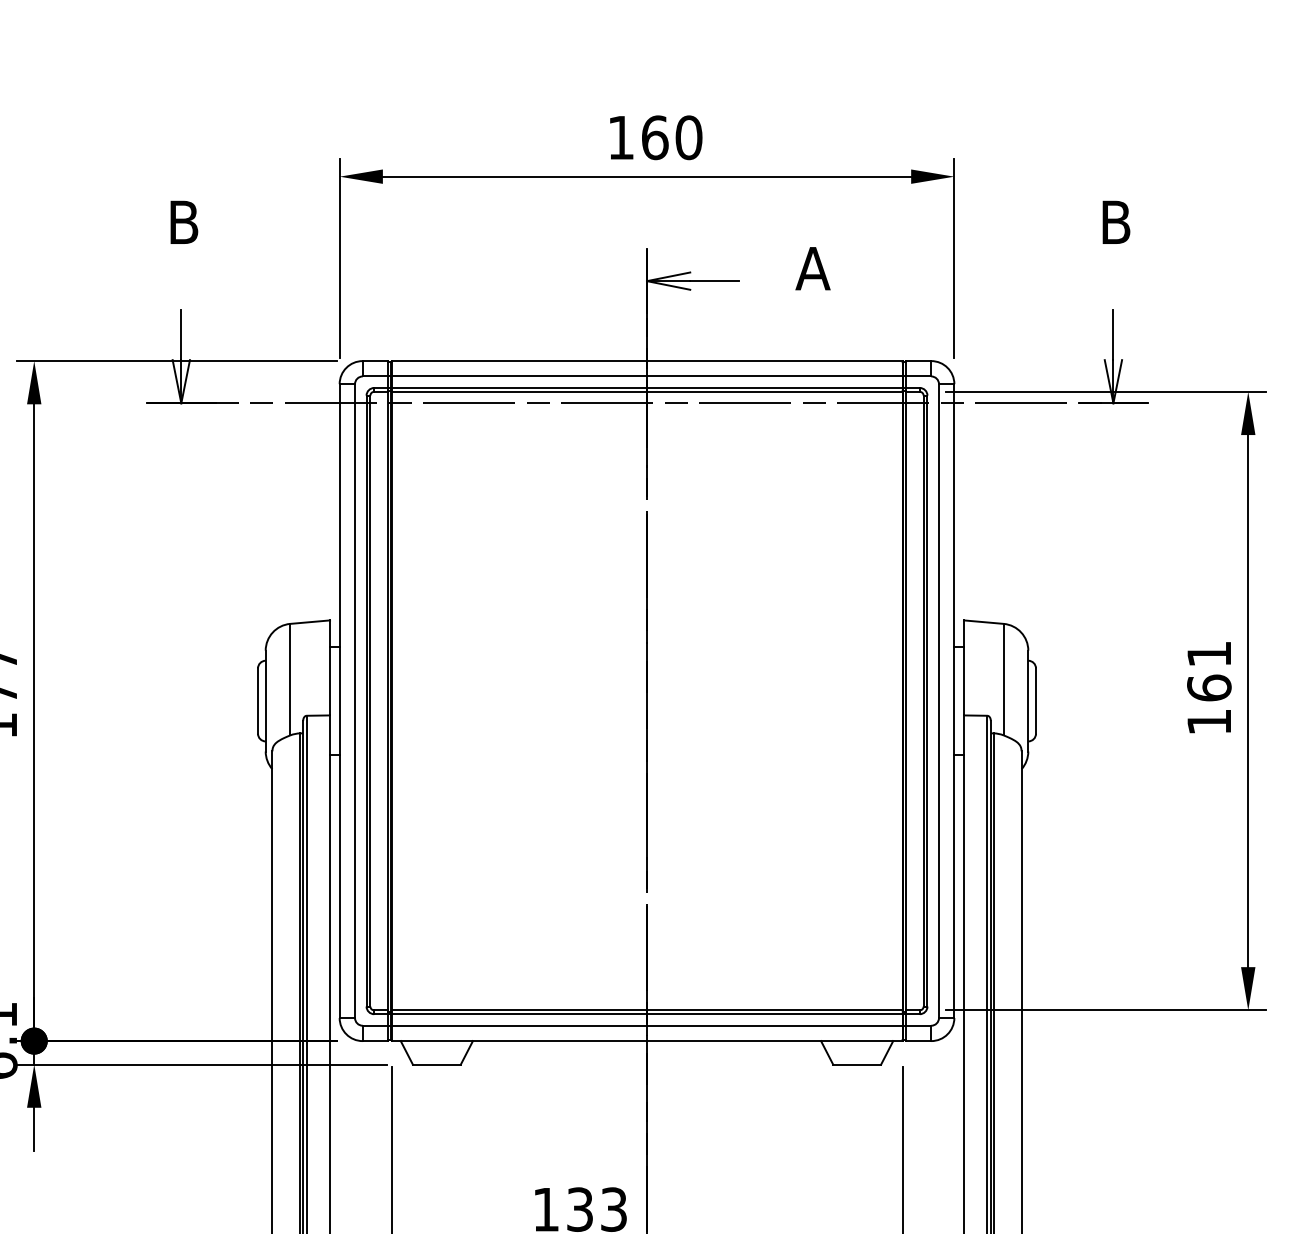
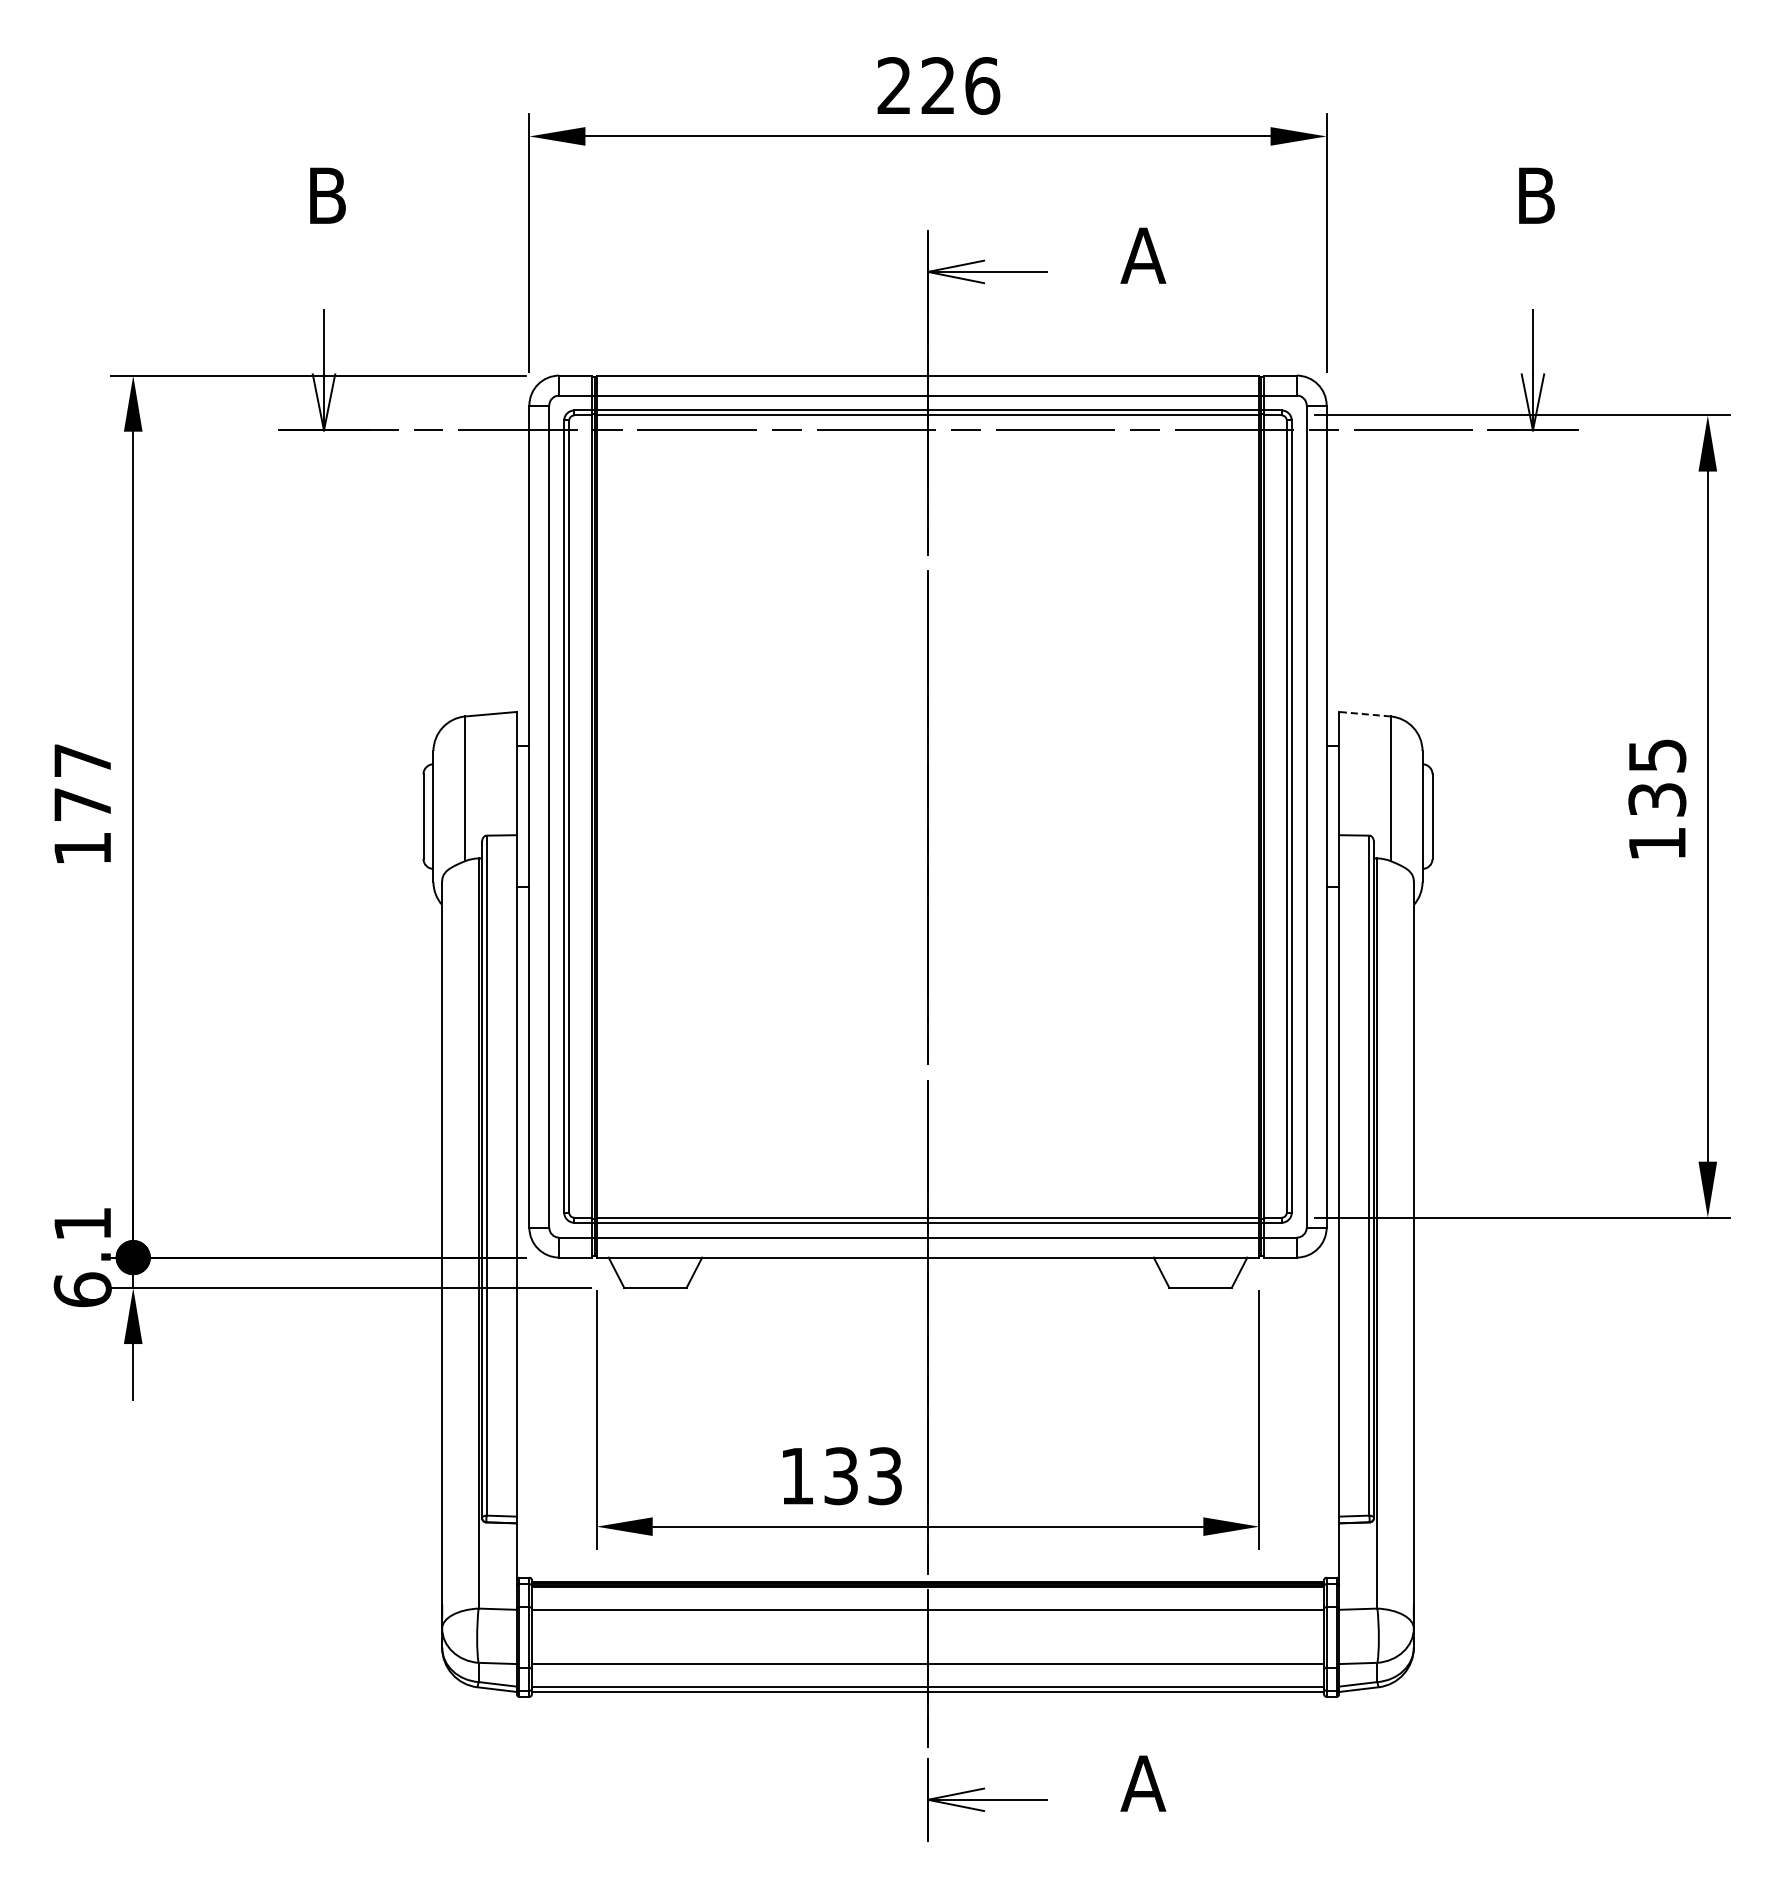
text: (655, 137) -> (938, 85), 160 -> 226
line: (983, 622) -> (1364, 714), solid -> dashed
text: (1209, 670) -> (1657, 777), 161 -> 135

